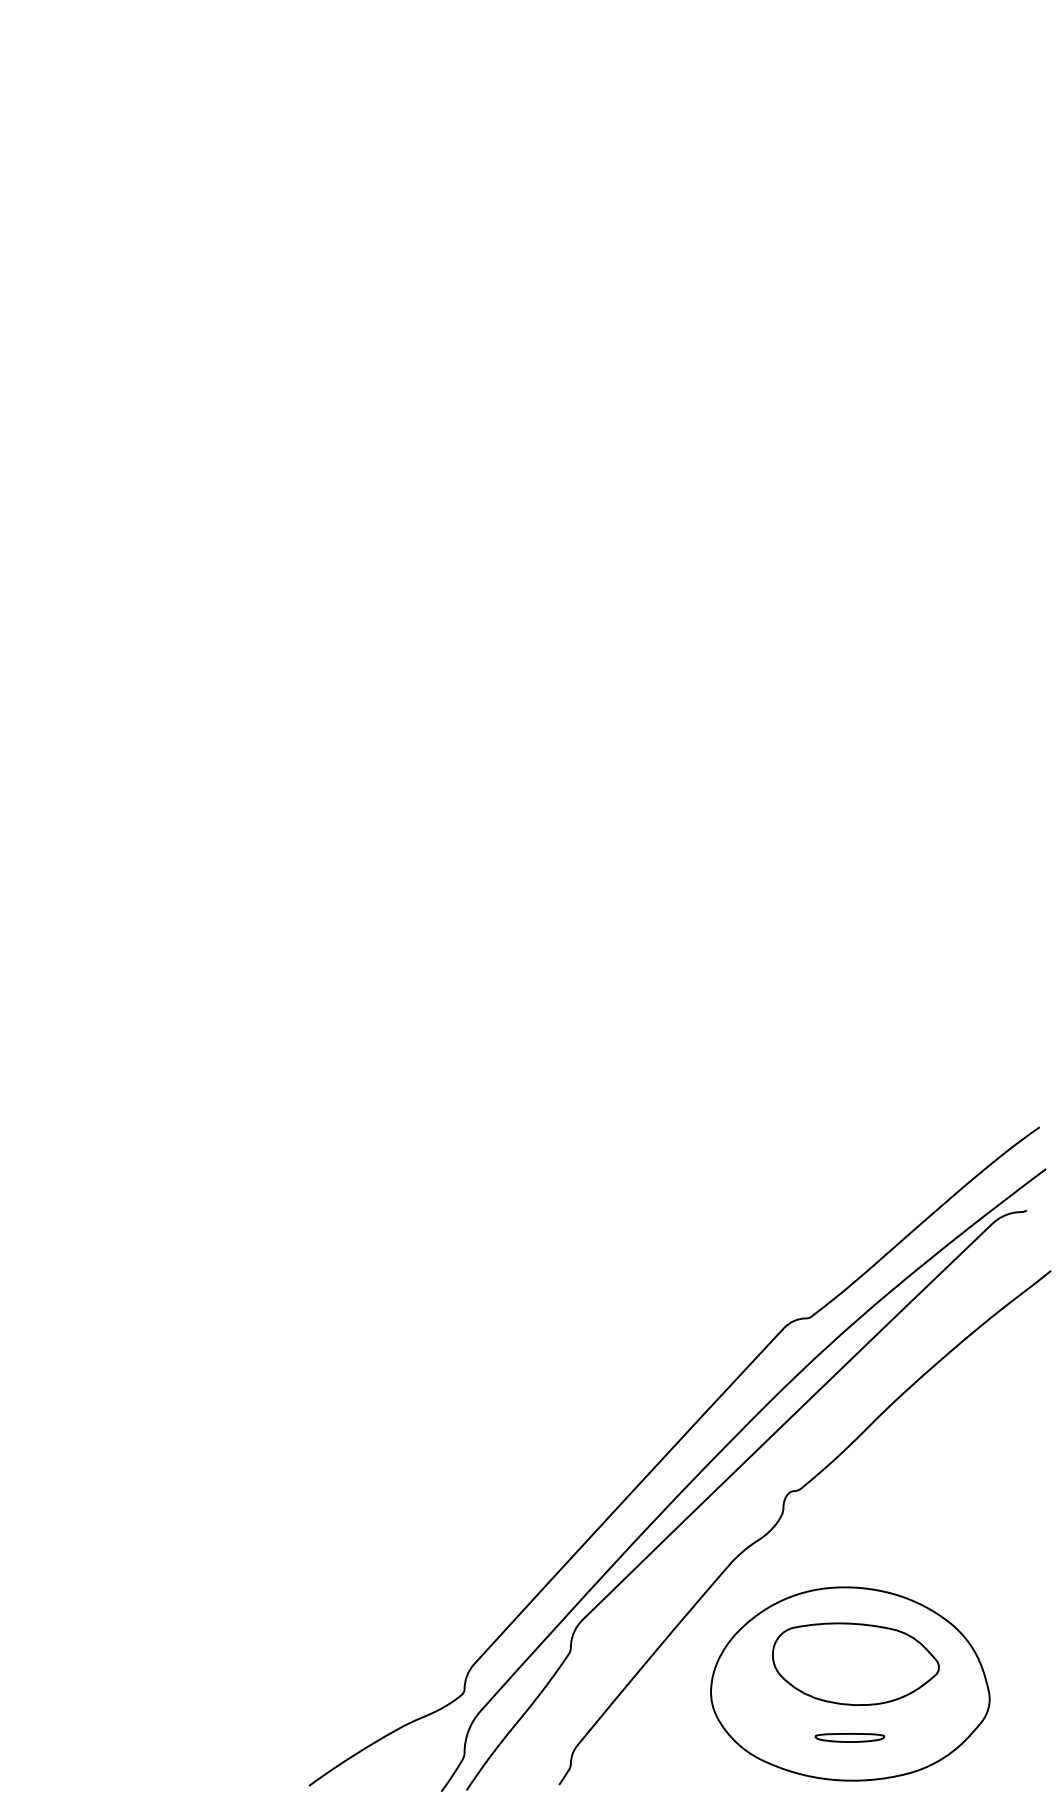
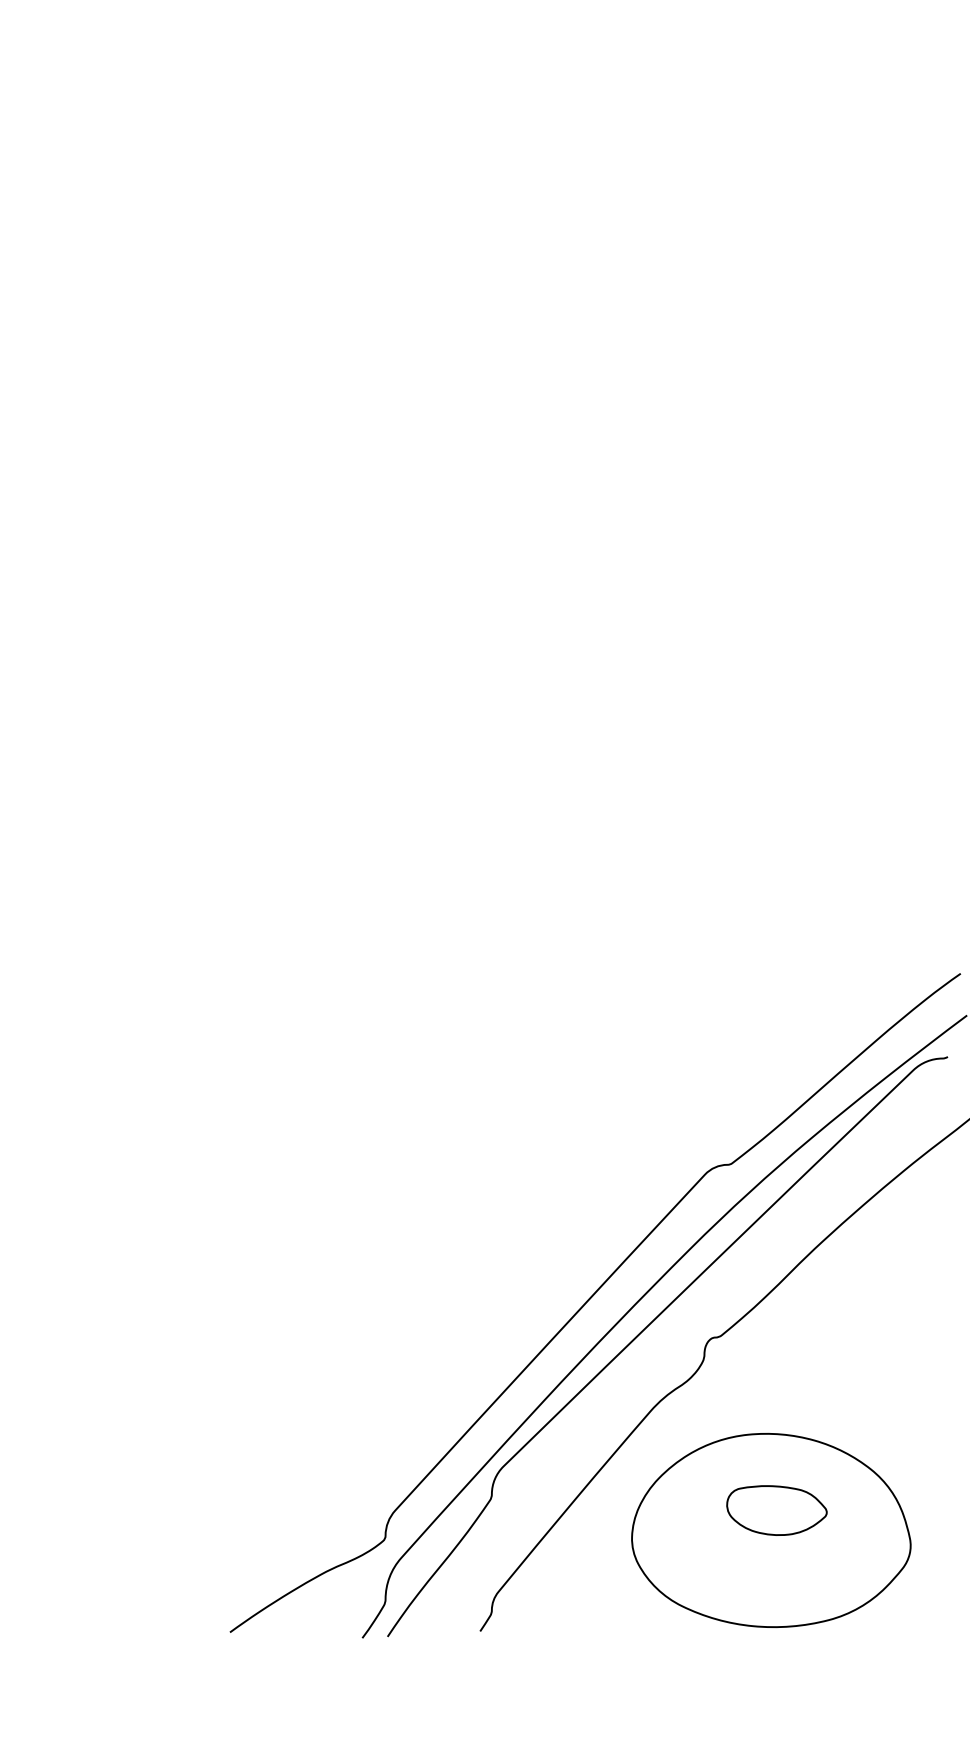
part: (855, 1663) -> (776, 1509), size x0.6
part: (849, 1737) -> (770, 1583), removed

